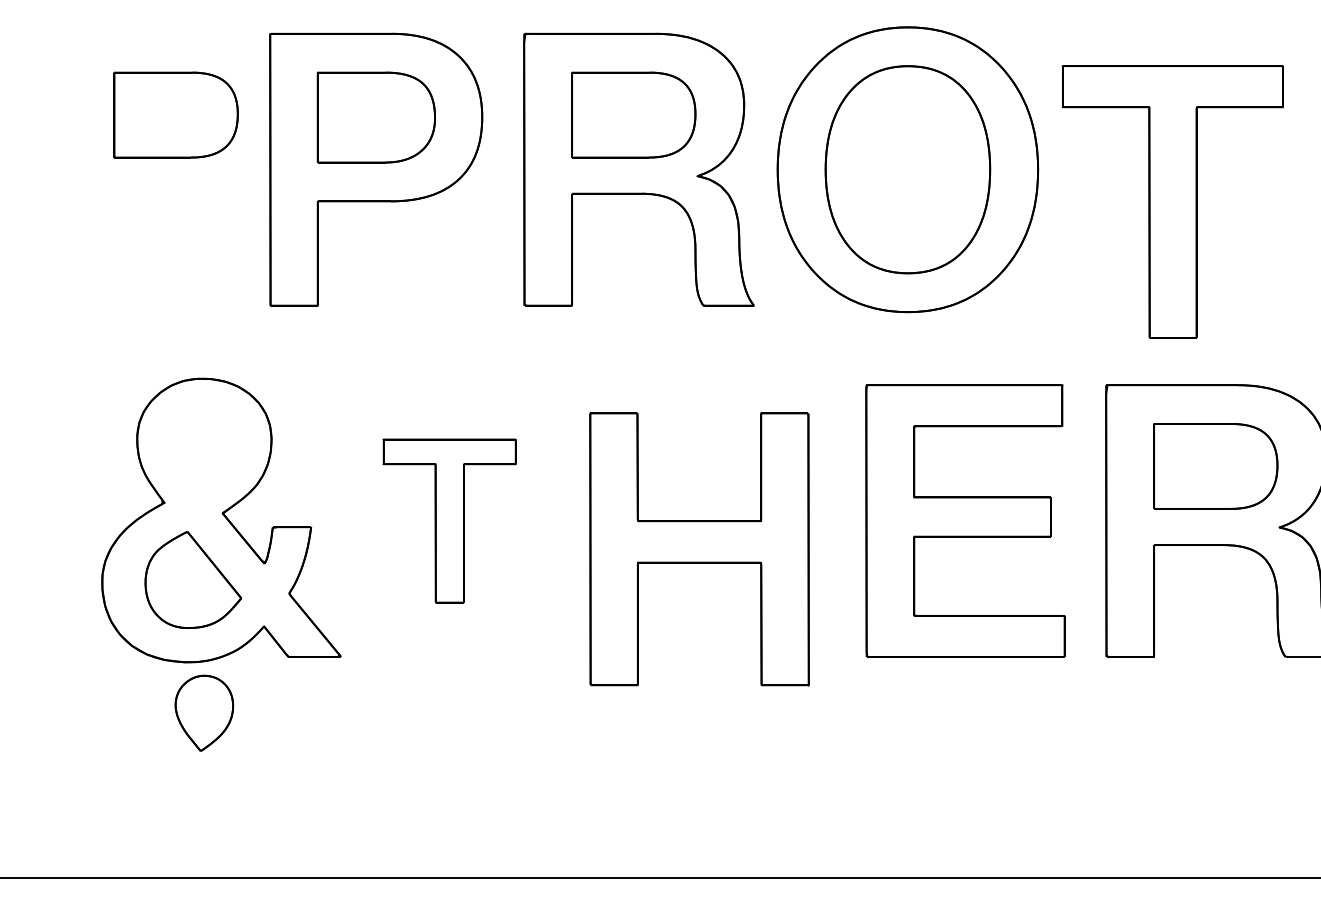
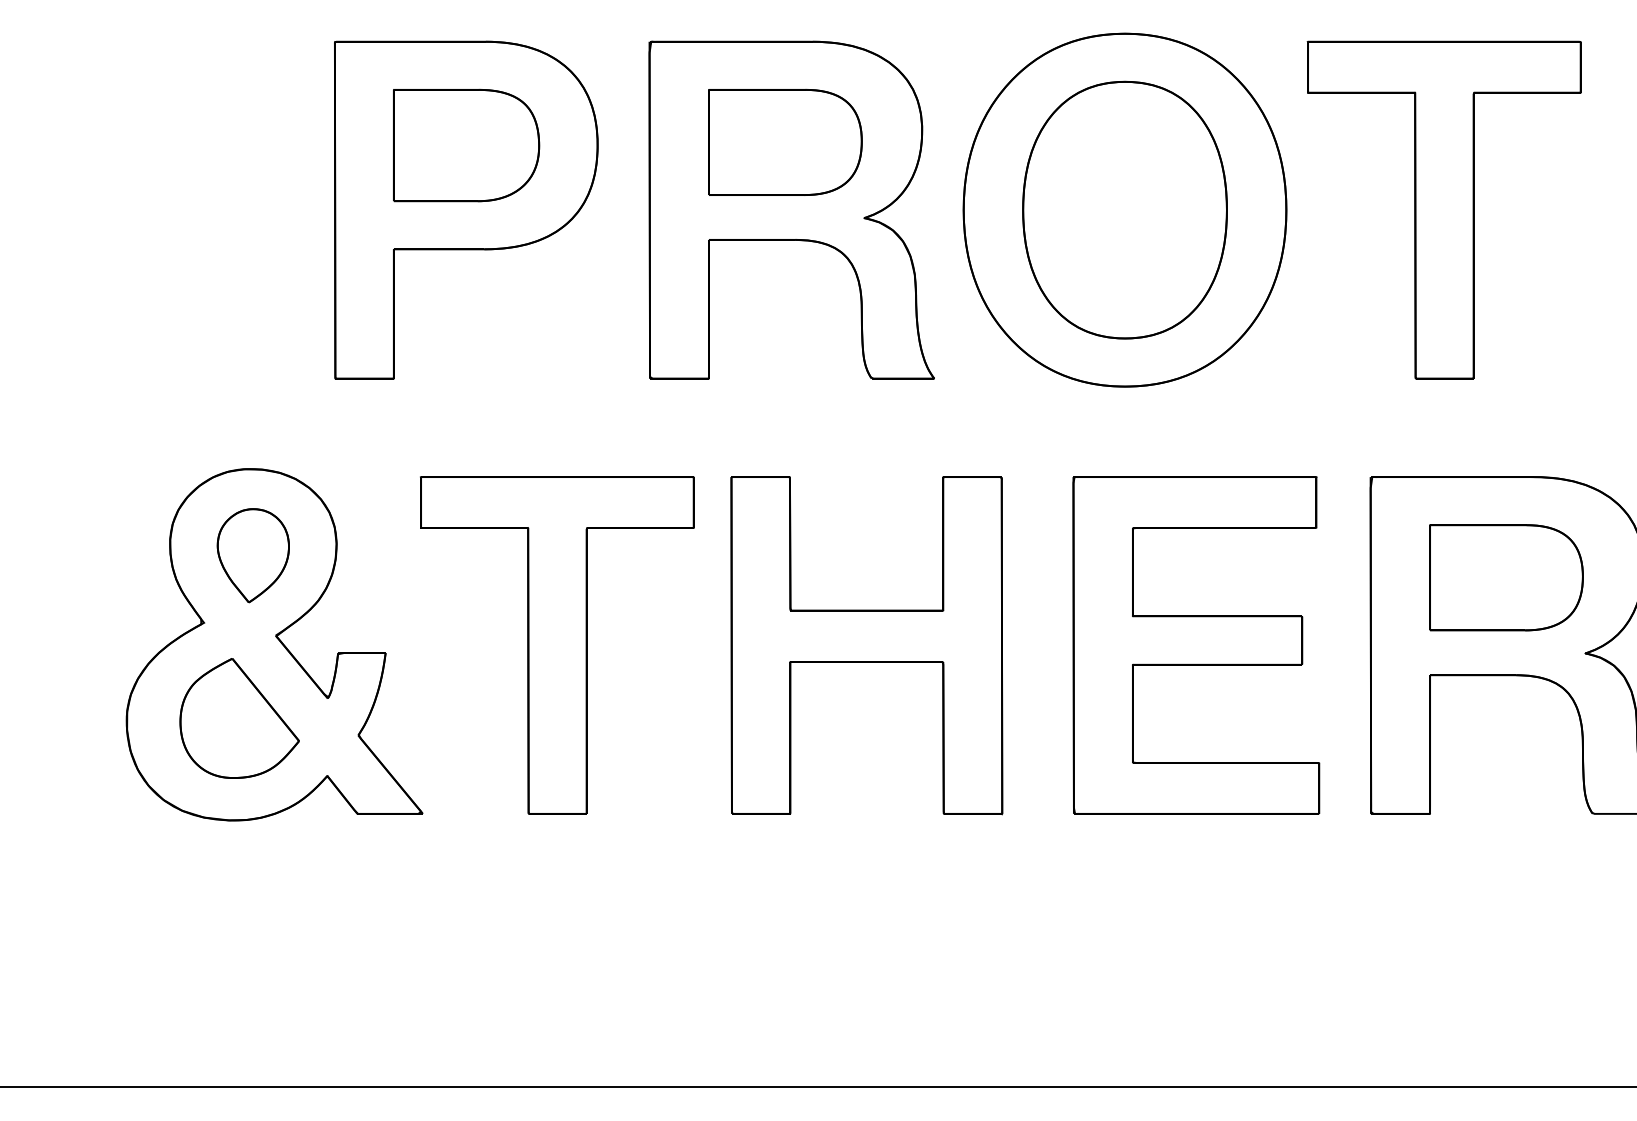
part: (176, 115) -> (218, 142), removed
part: (1172, 201) -> (1443, 209), moved
part: (449, 521) -> (557, 645), size x1.67
part: (699, 549) -> (866, 645), moved
part: (203, 713) -> (252, 555), moved

